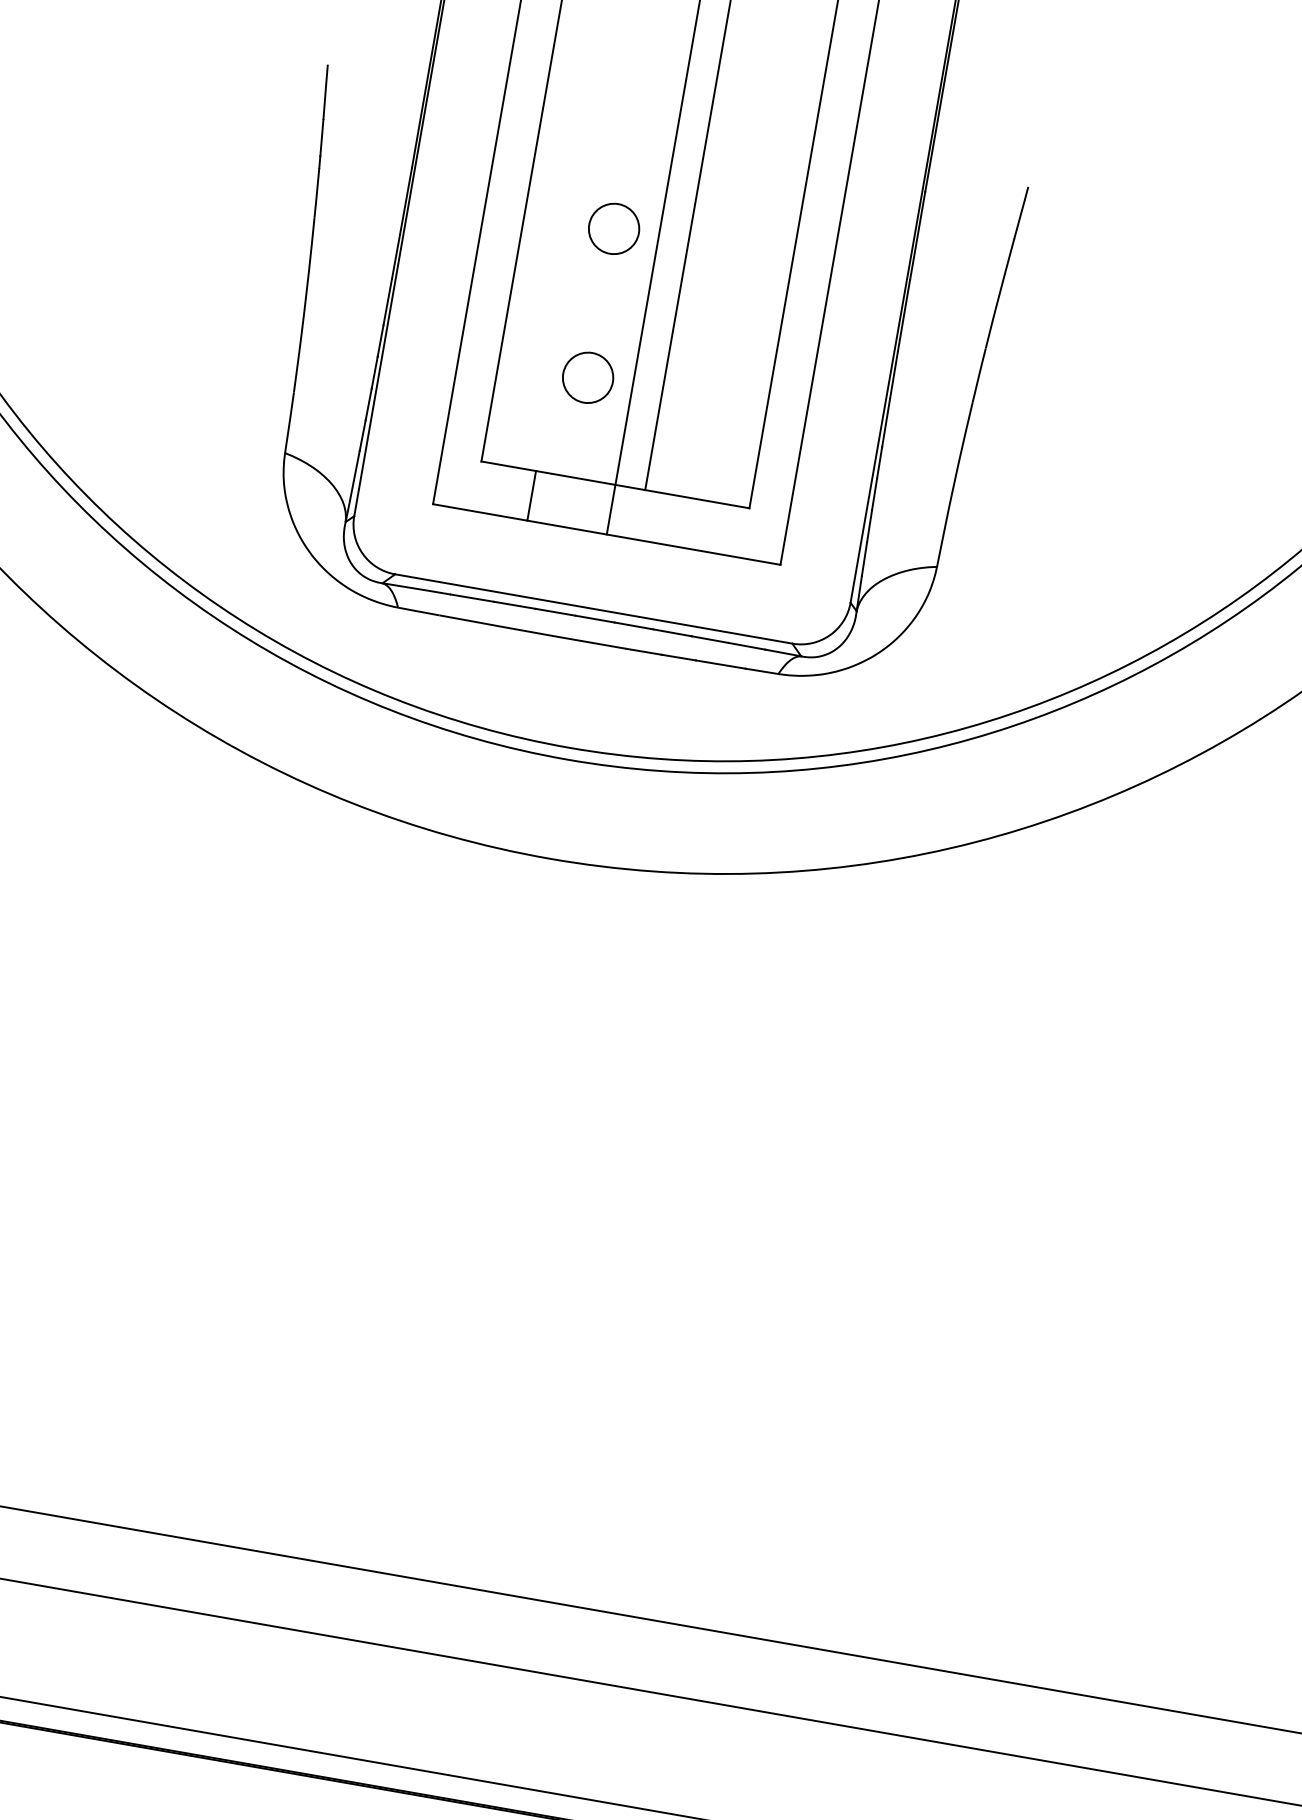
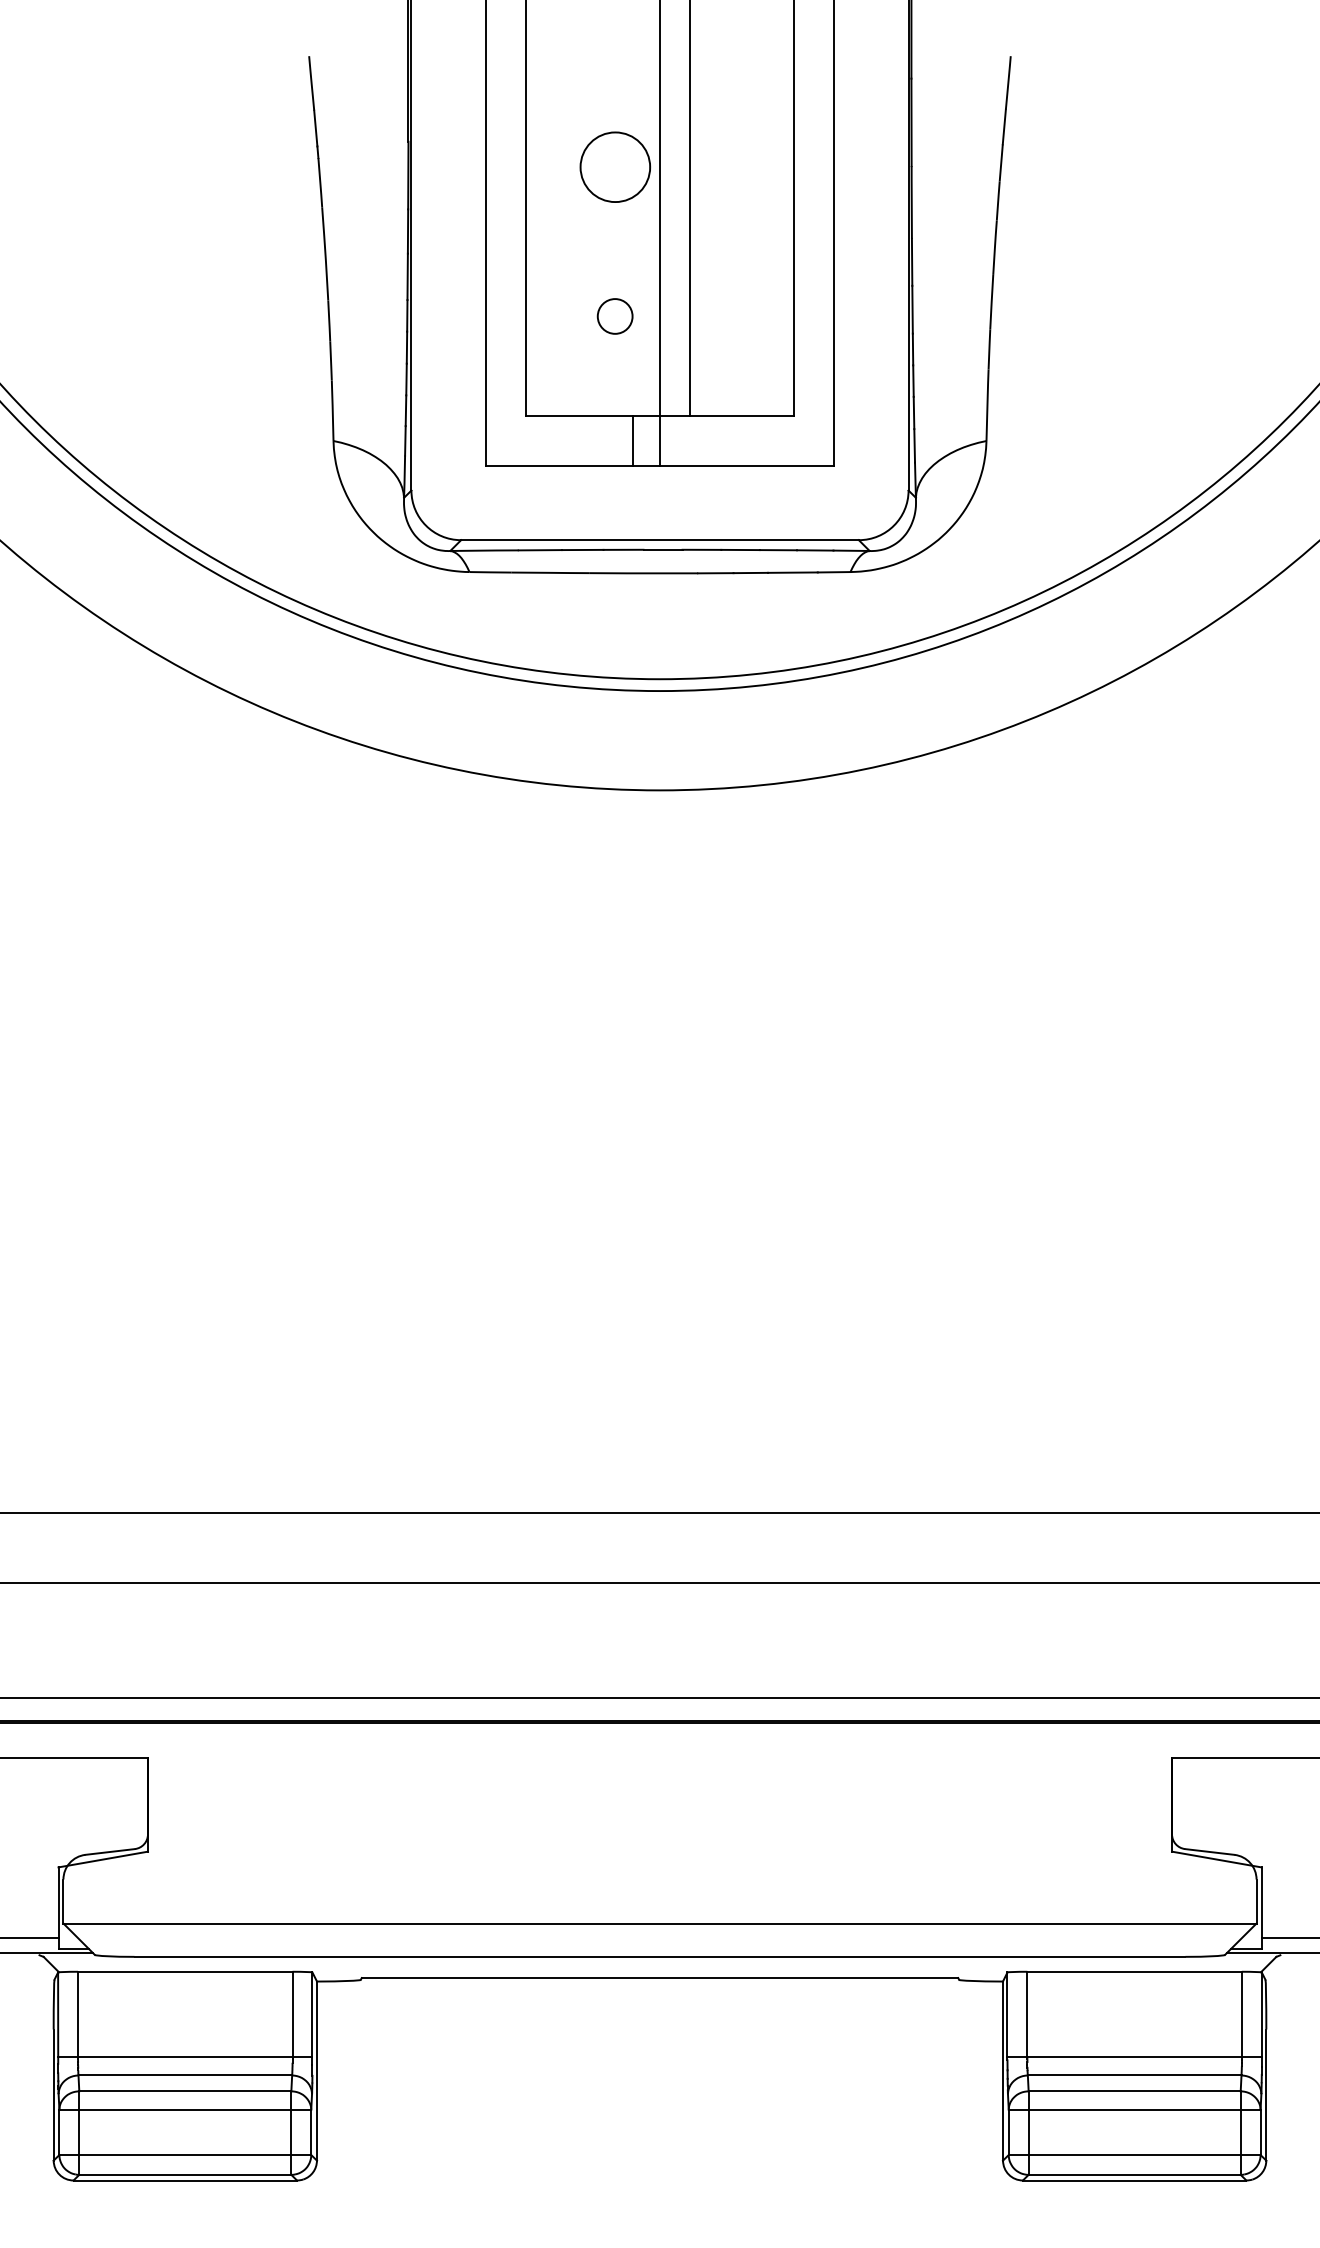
circle: (613, 228) -> (614, 167), size x1.4
circle: (587, 377) -> (614, 316), size x0.7
line: (531, 495) -> (633, 440), moved

